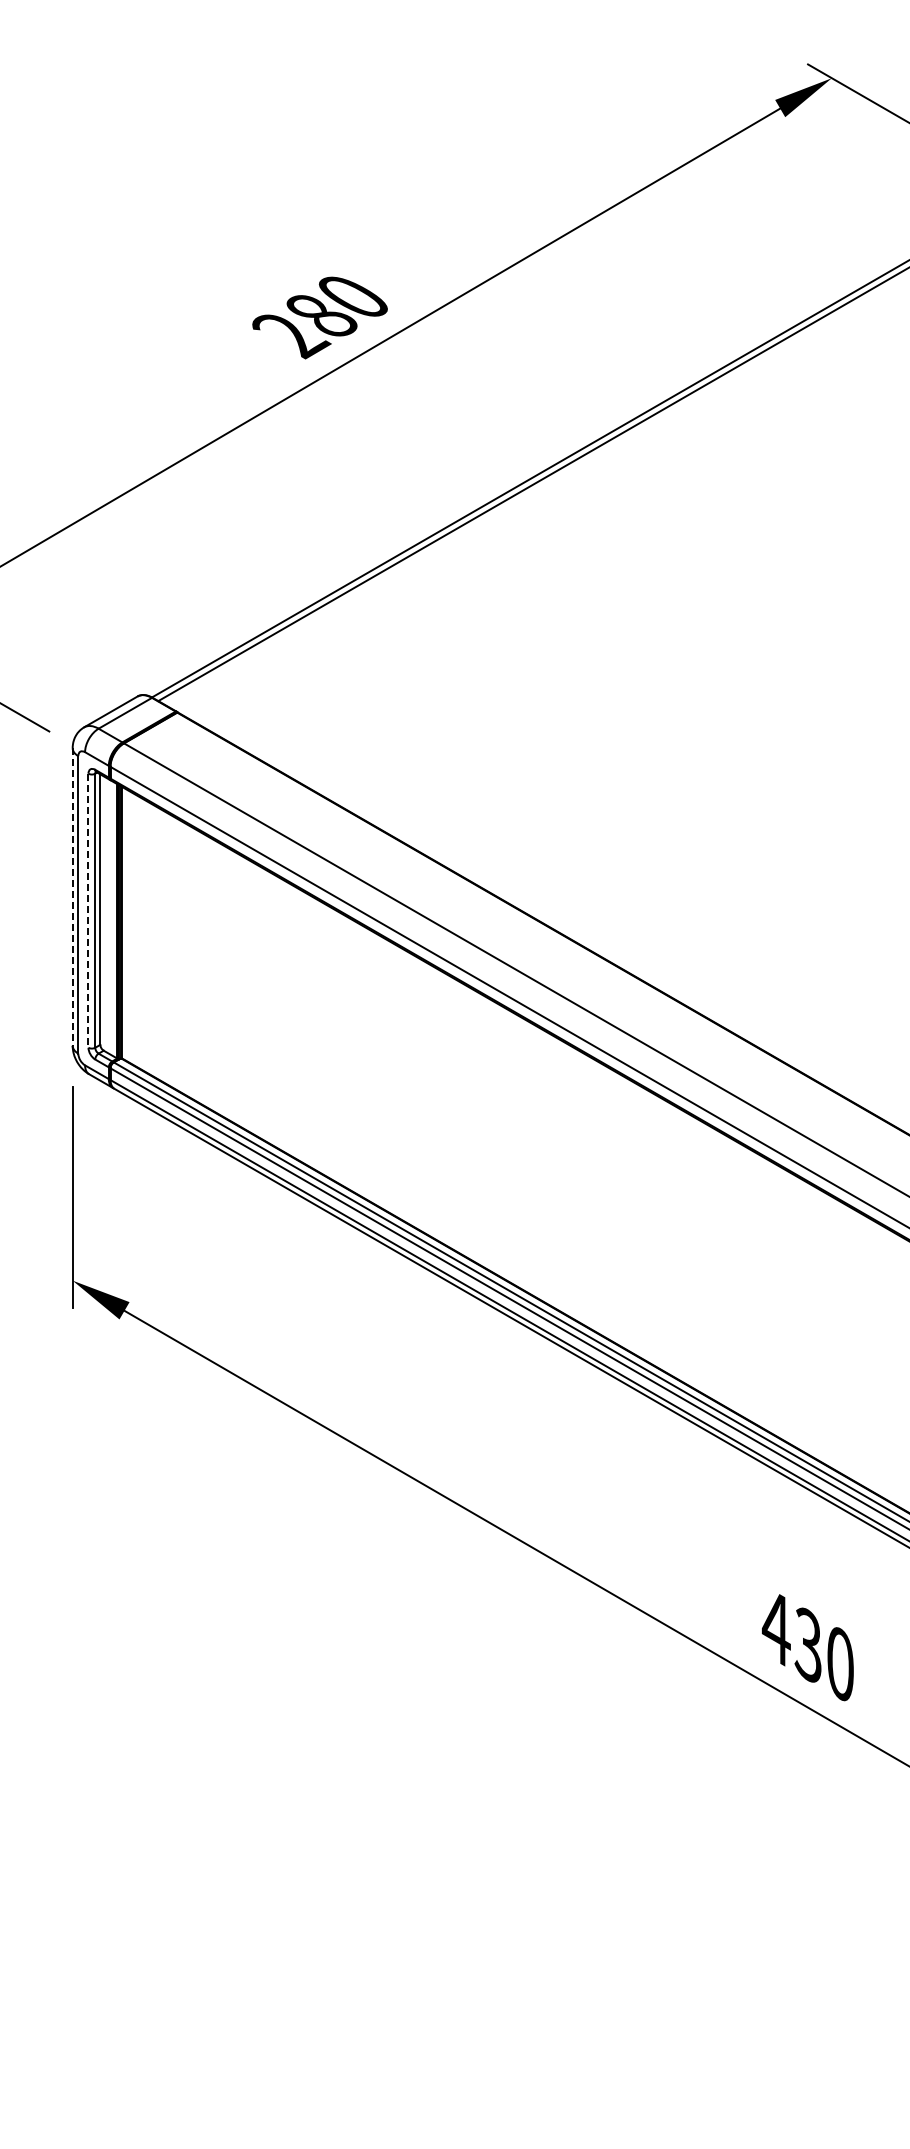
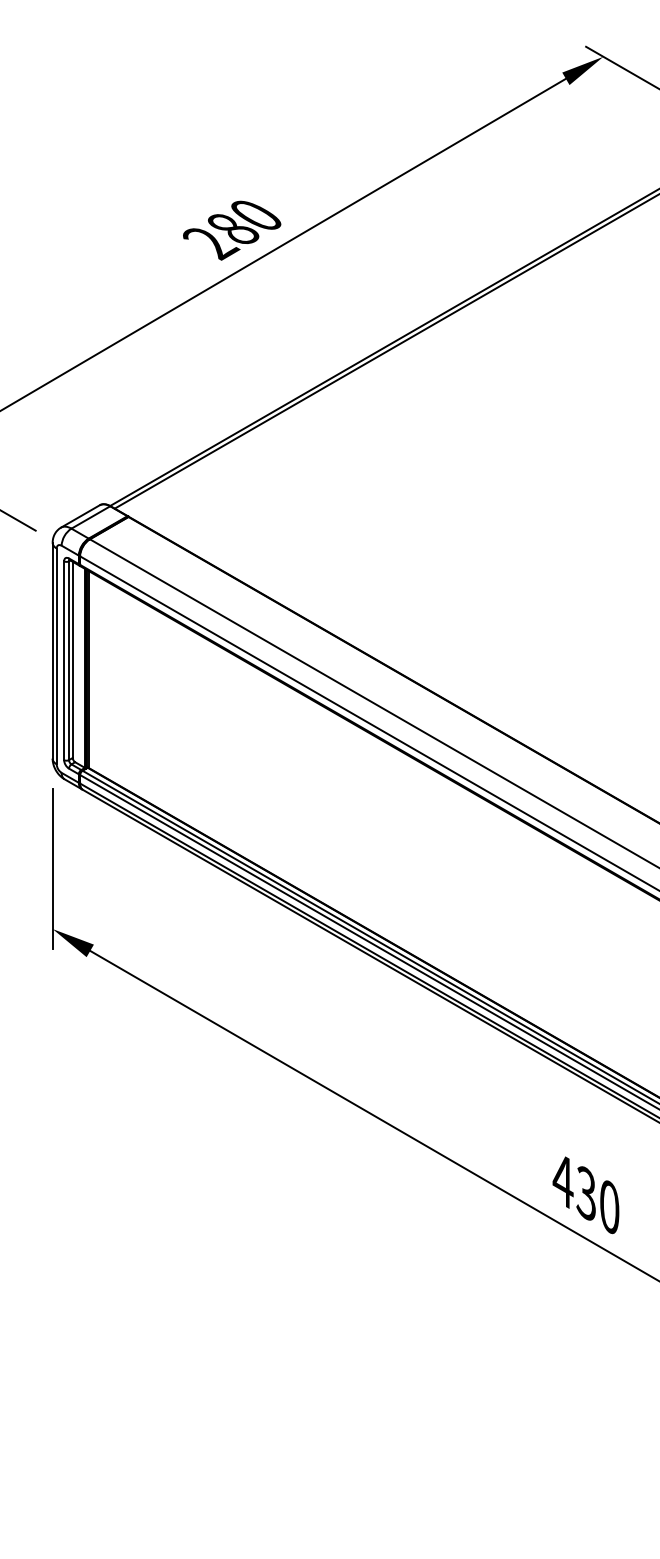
line: (72, 897) -> (52, 651), dashed -> solid
line: (88, 911) -> (64, 661), dashed -> solid

